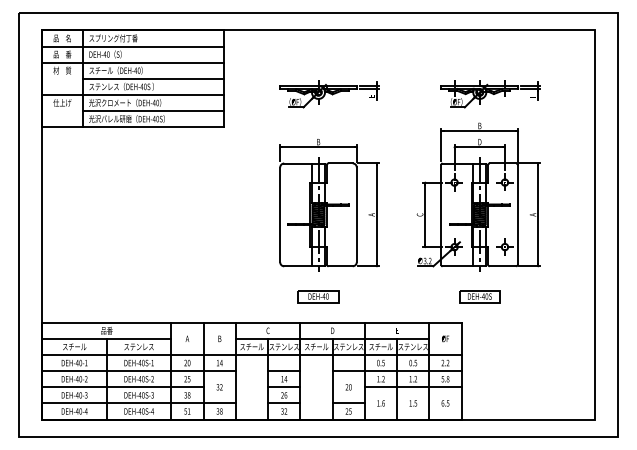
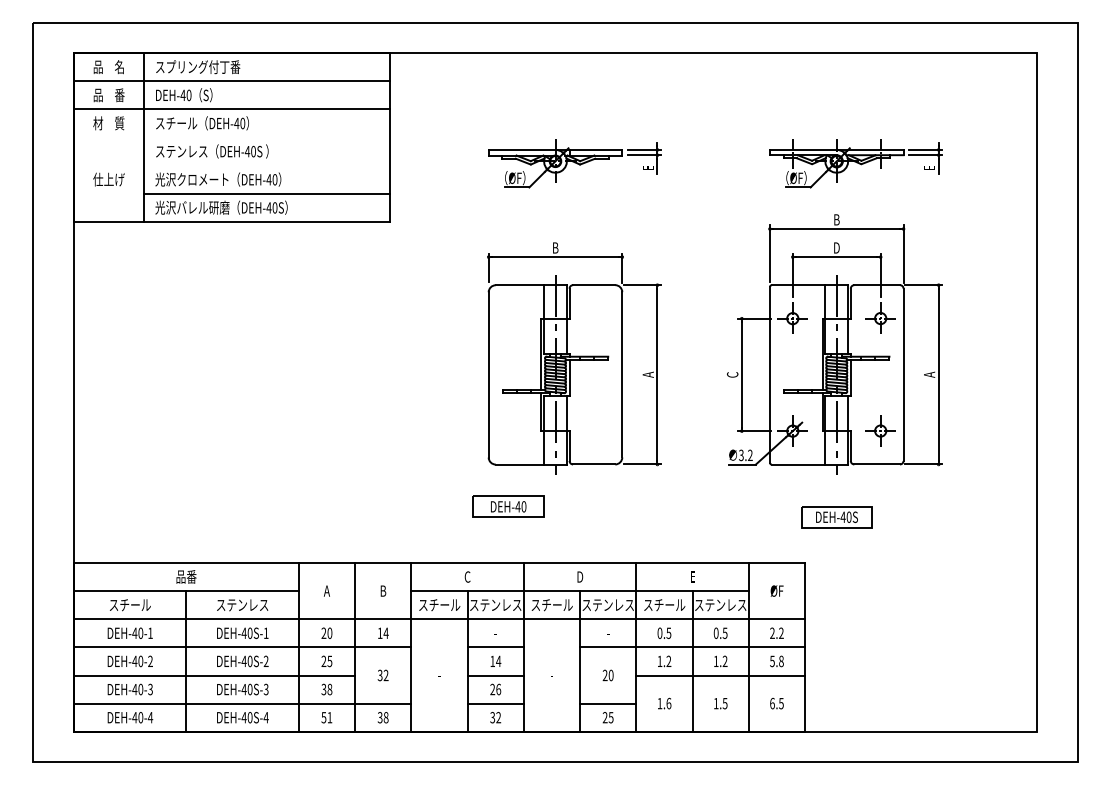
line: (152, 78) -> (266, 137), removed
line: (132, 94) -> (231, 164), removed
part: (318, 296) -> (508, 506), moved

